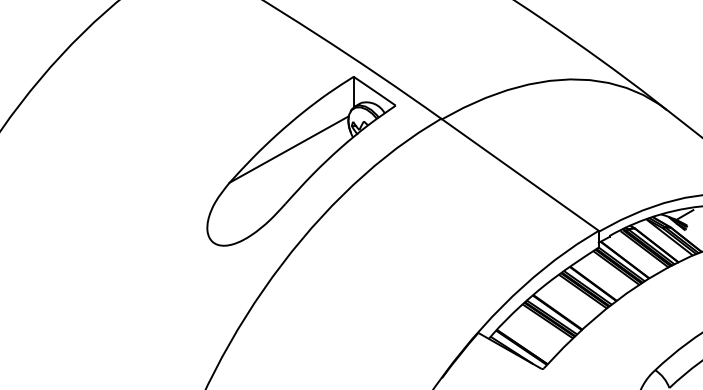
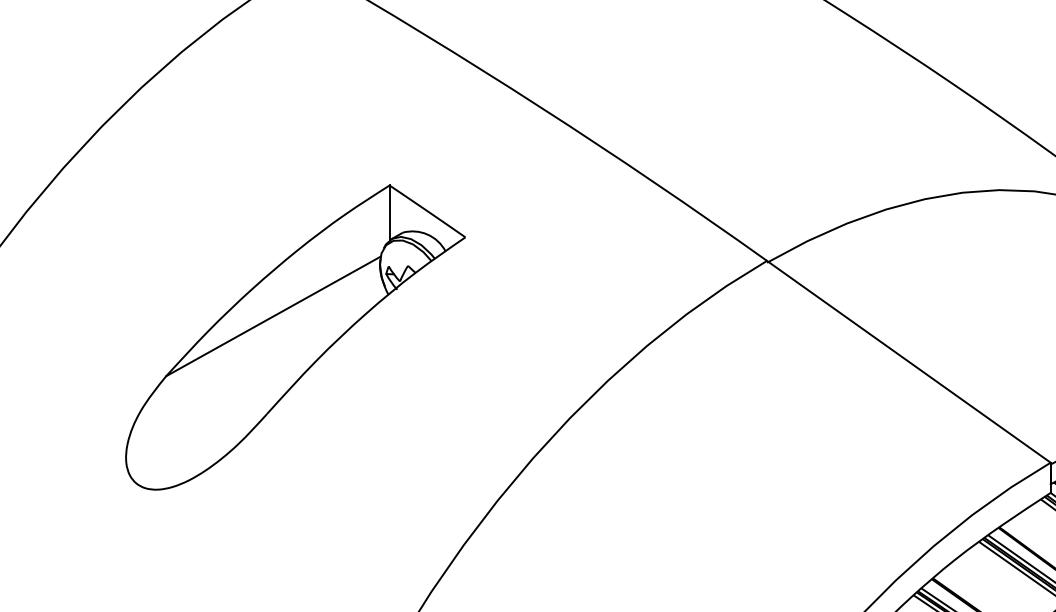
part: (301, 161) -> (295, 337), moved

